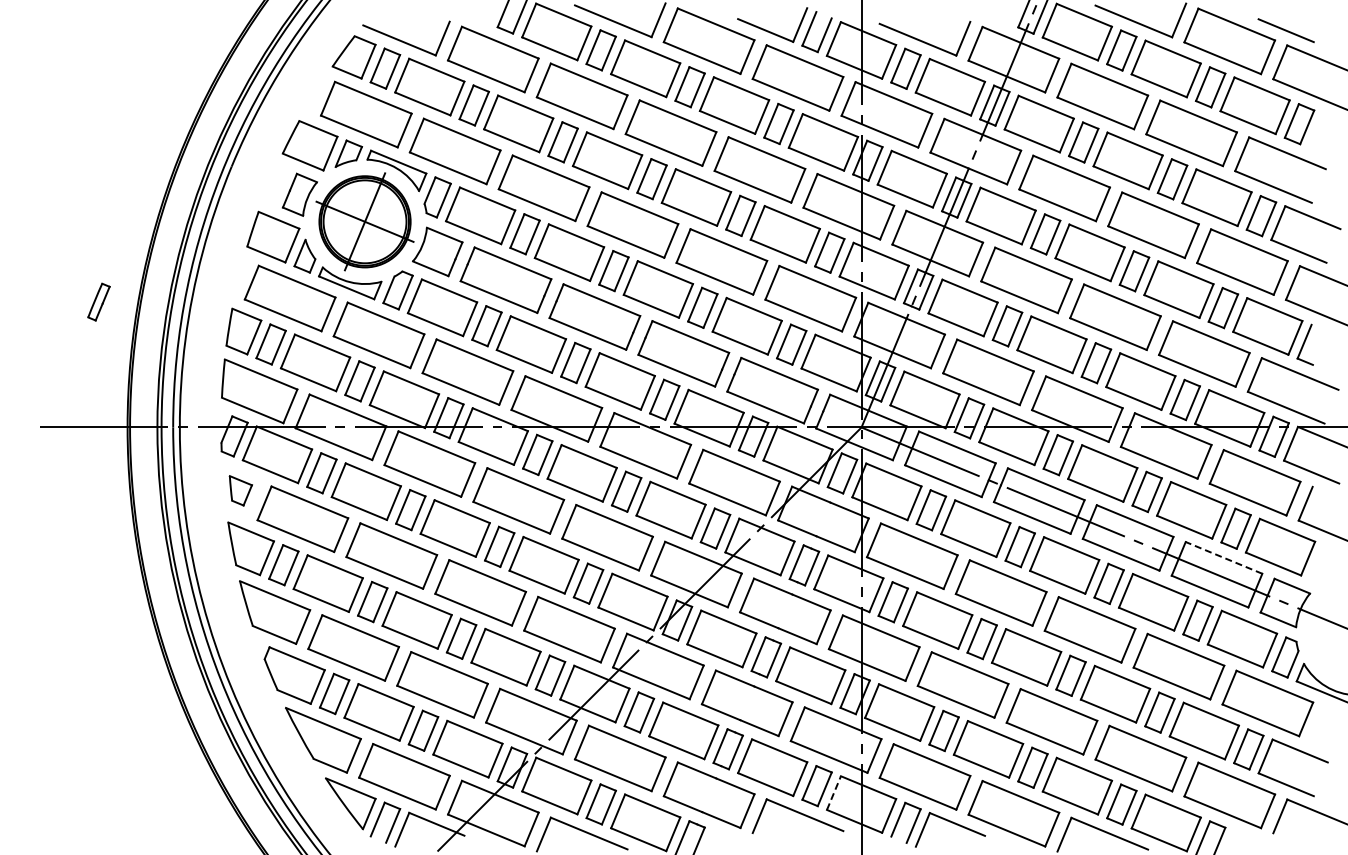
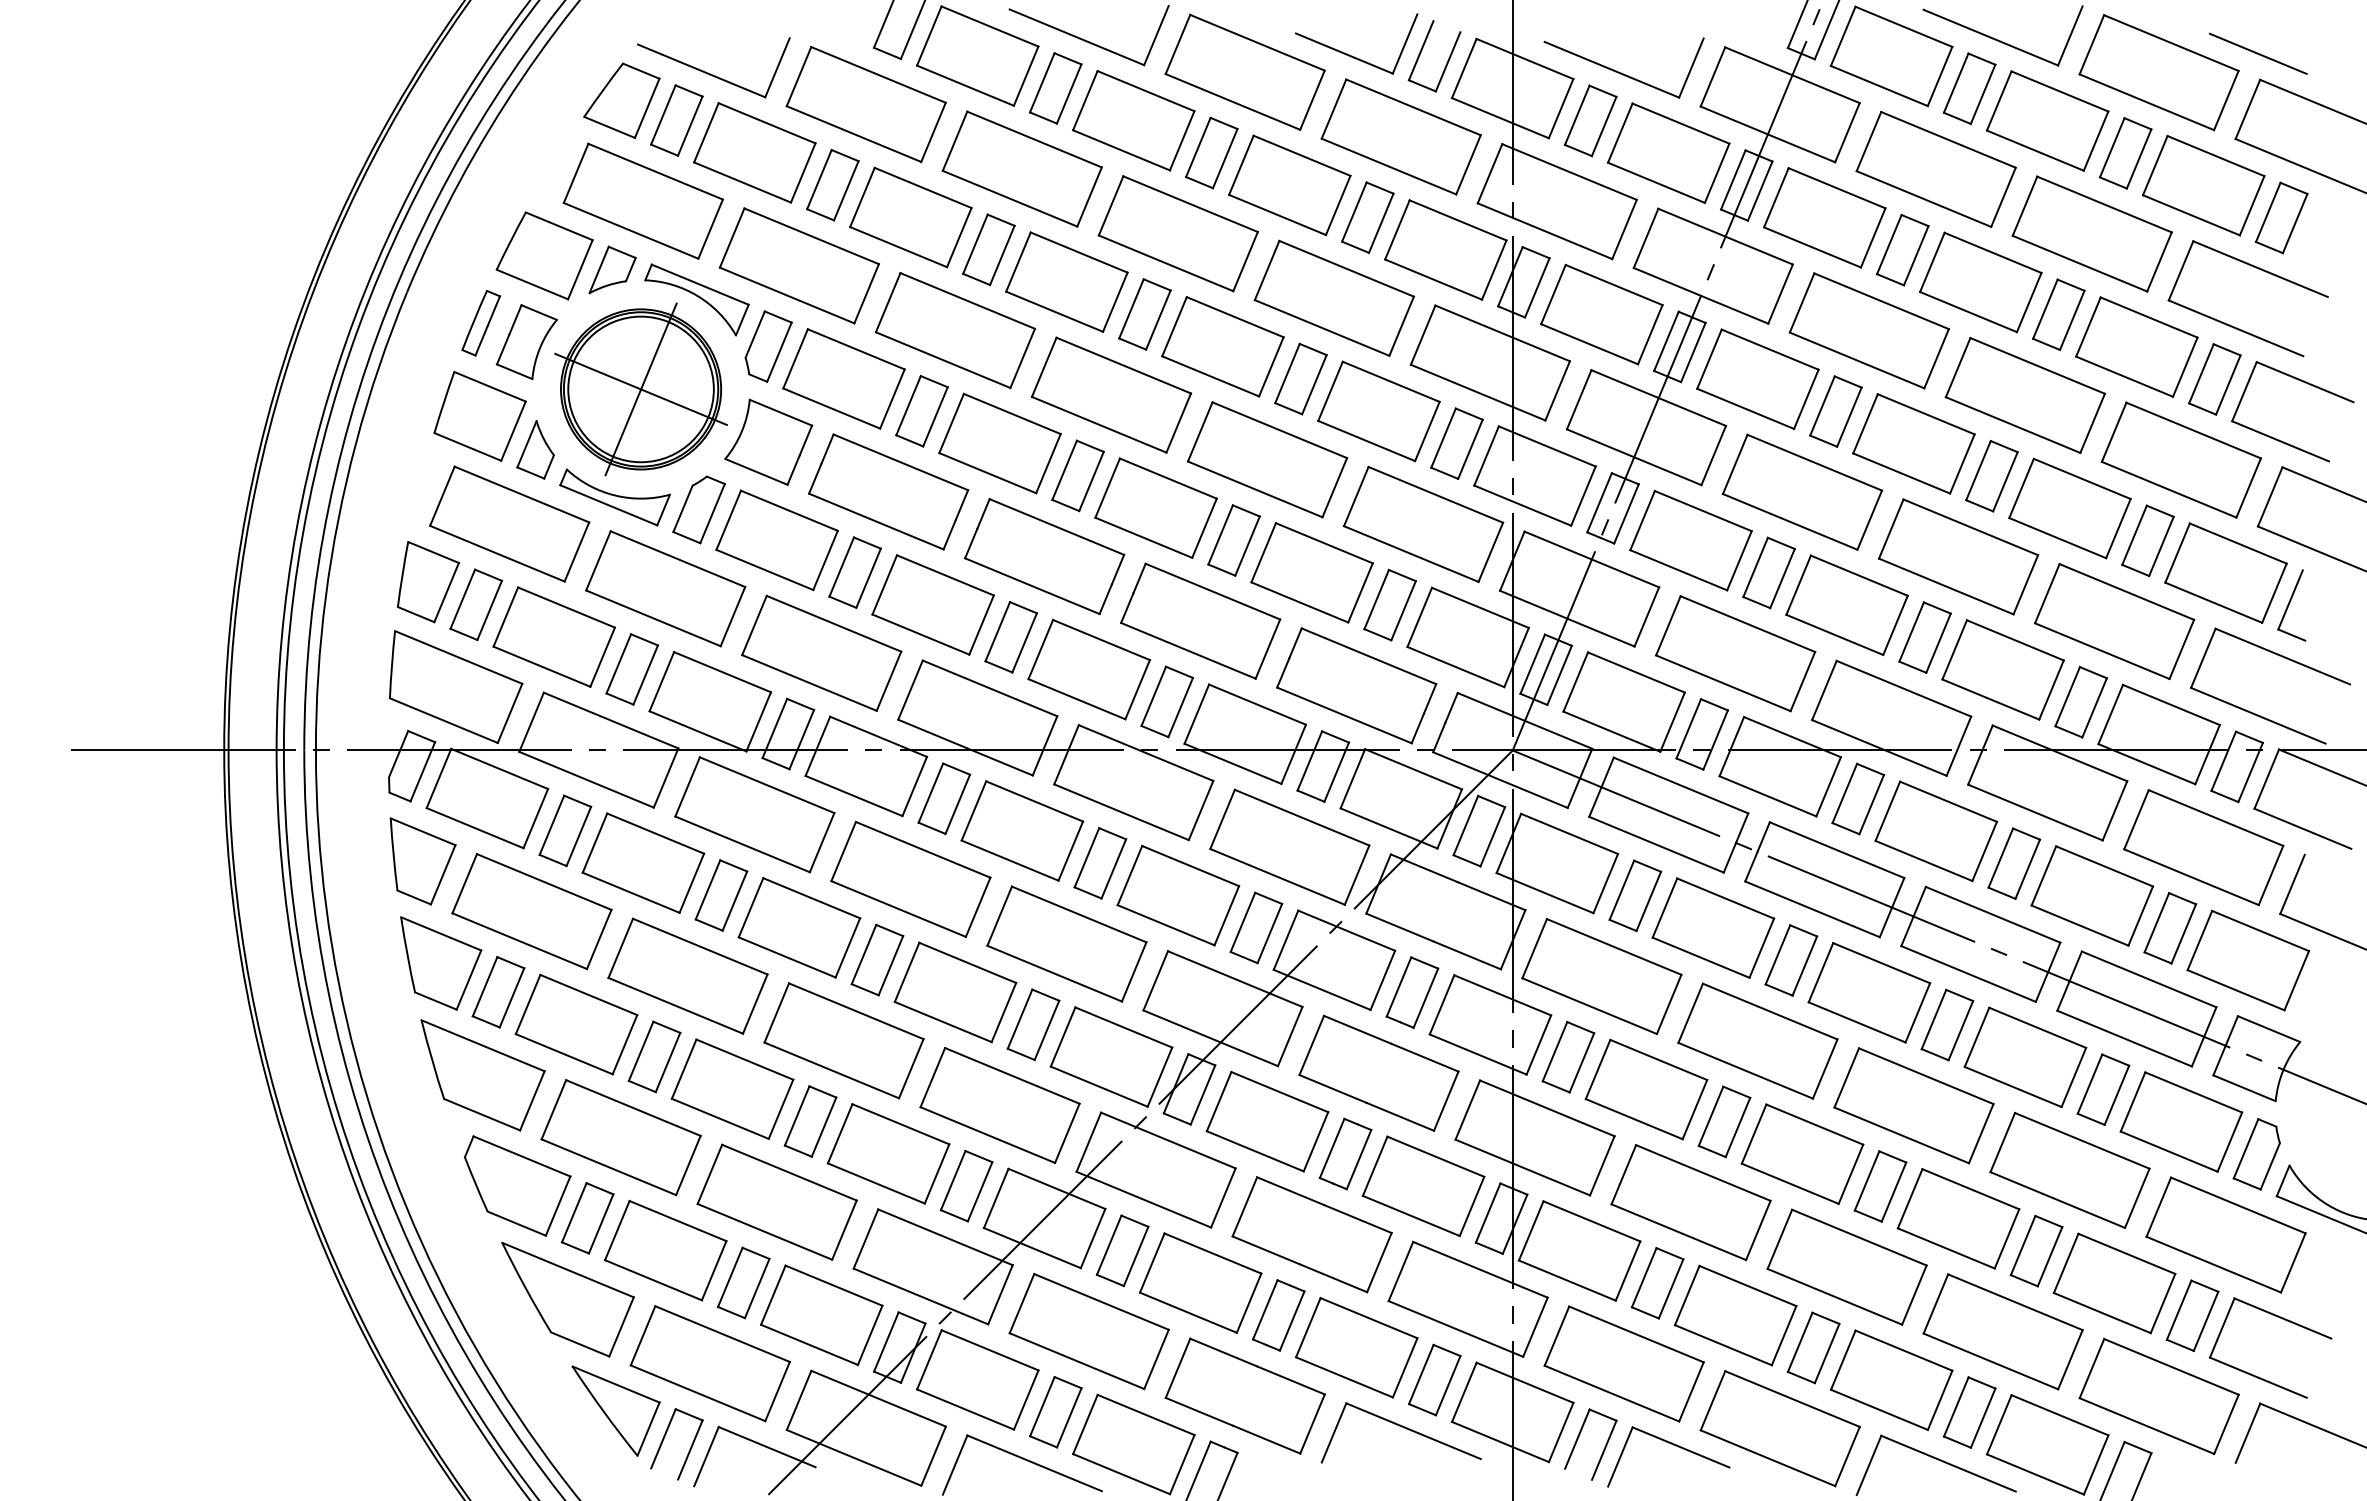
part: (98, 301) -> (480, 322), moved
part: (240, 490) -> (422, 861), size x1.67
line: (1223, 557) -> (2148, 978), dashed -> solid
line: (834, 792) -> (1465, 1391), dashed -> solid

